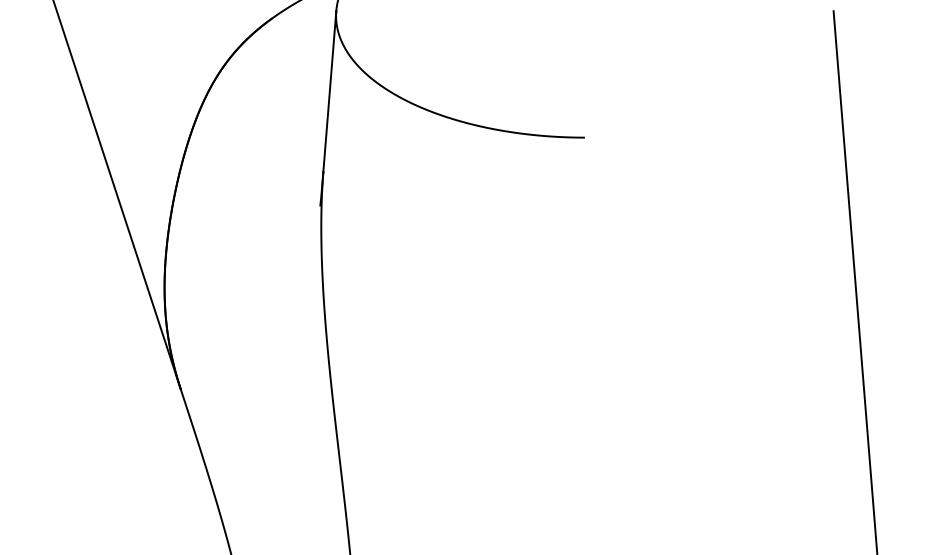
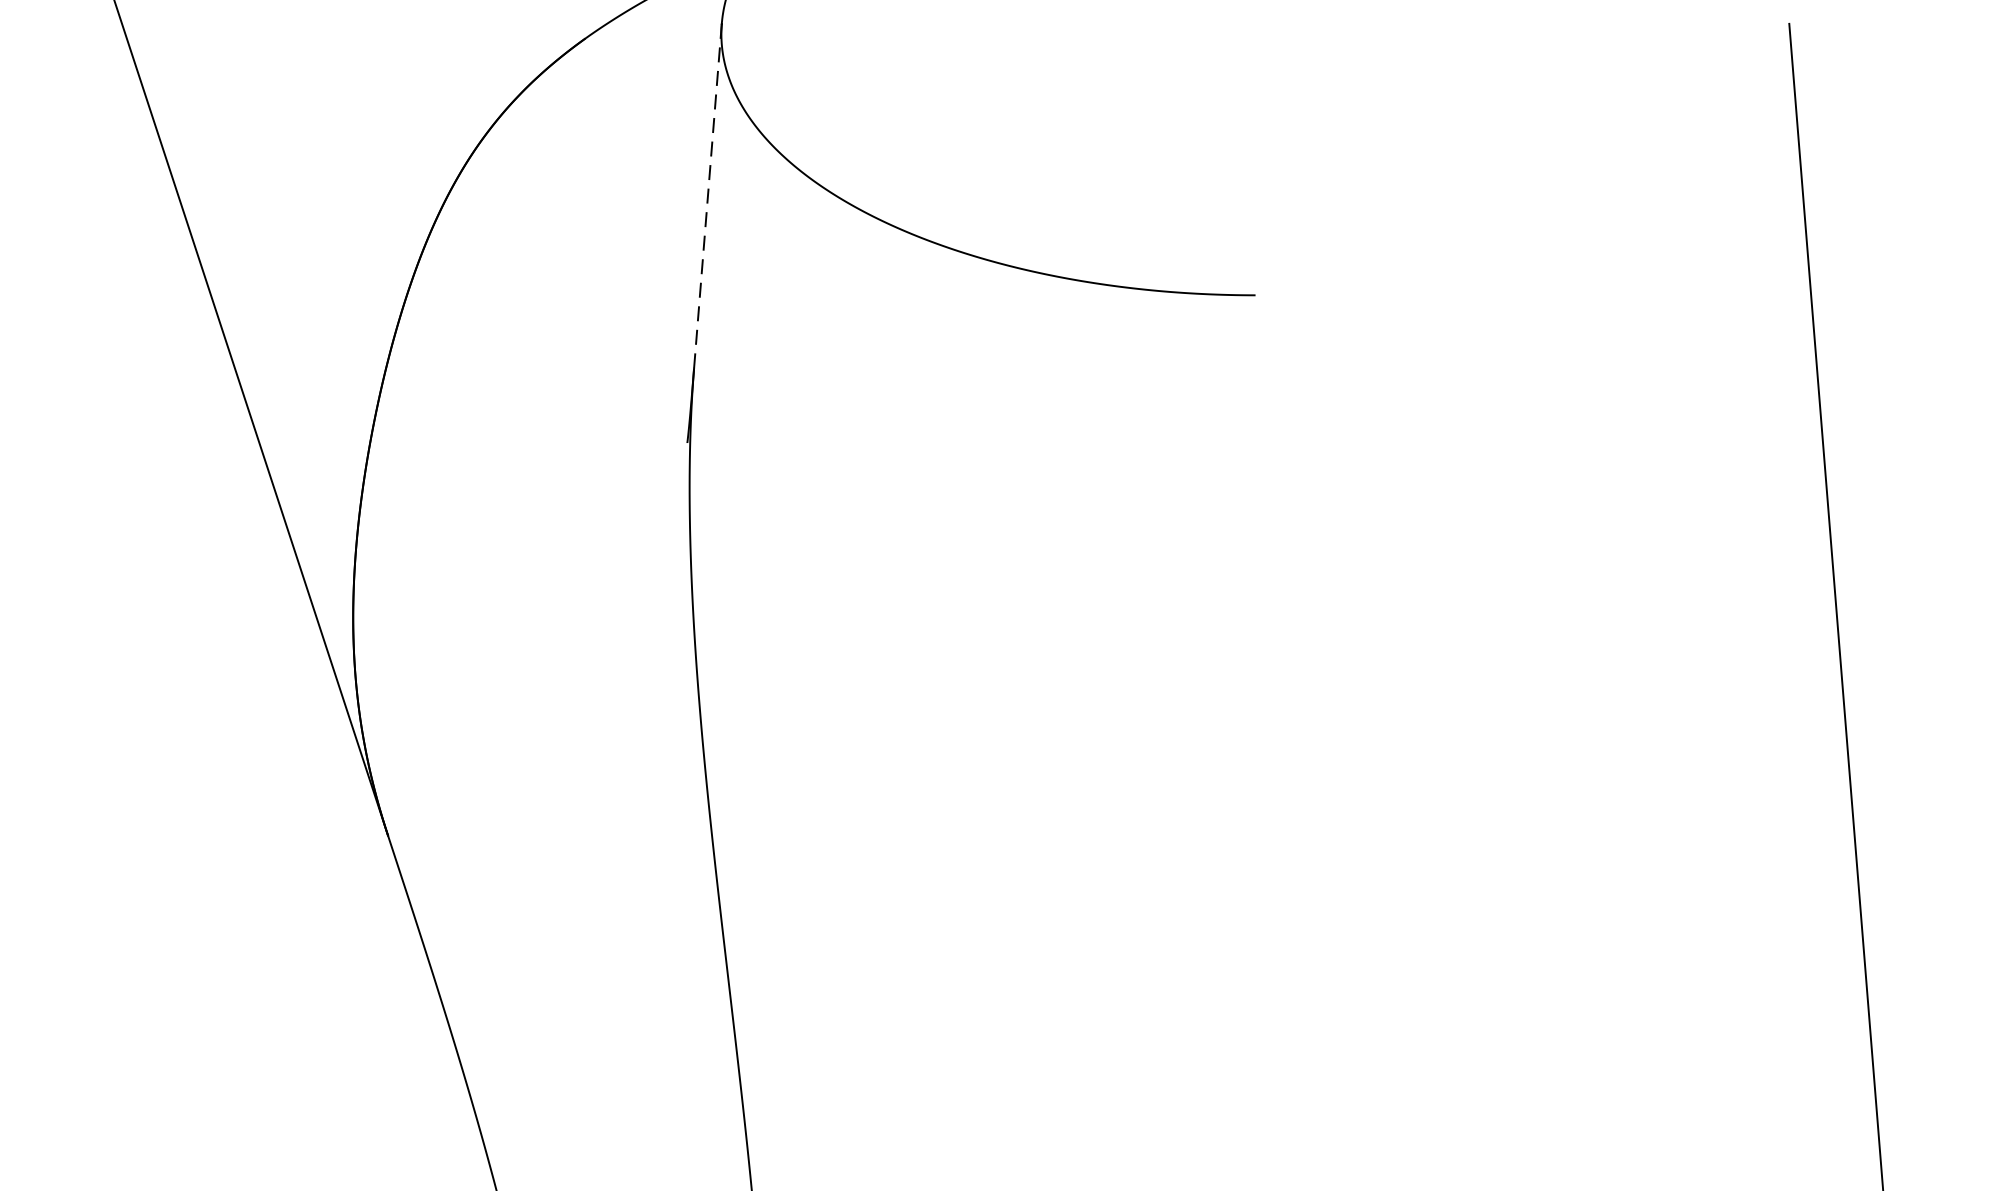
line: (329, 91) -> (707, 196), solid -> dashed

